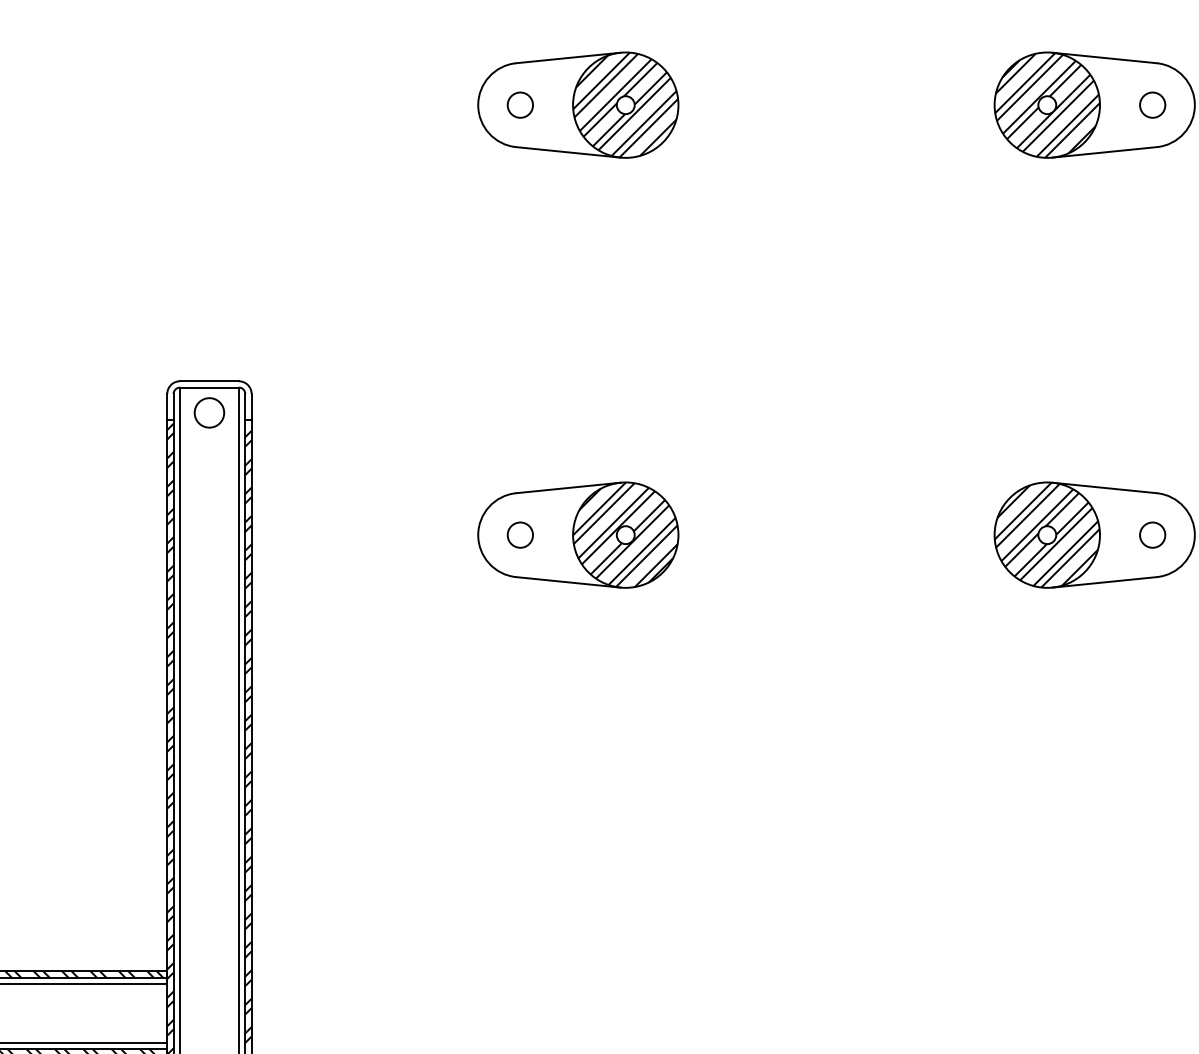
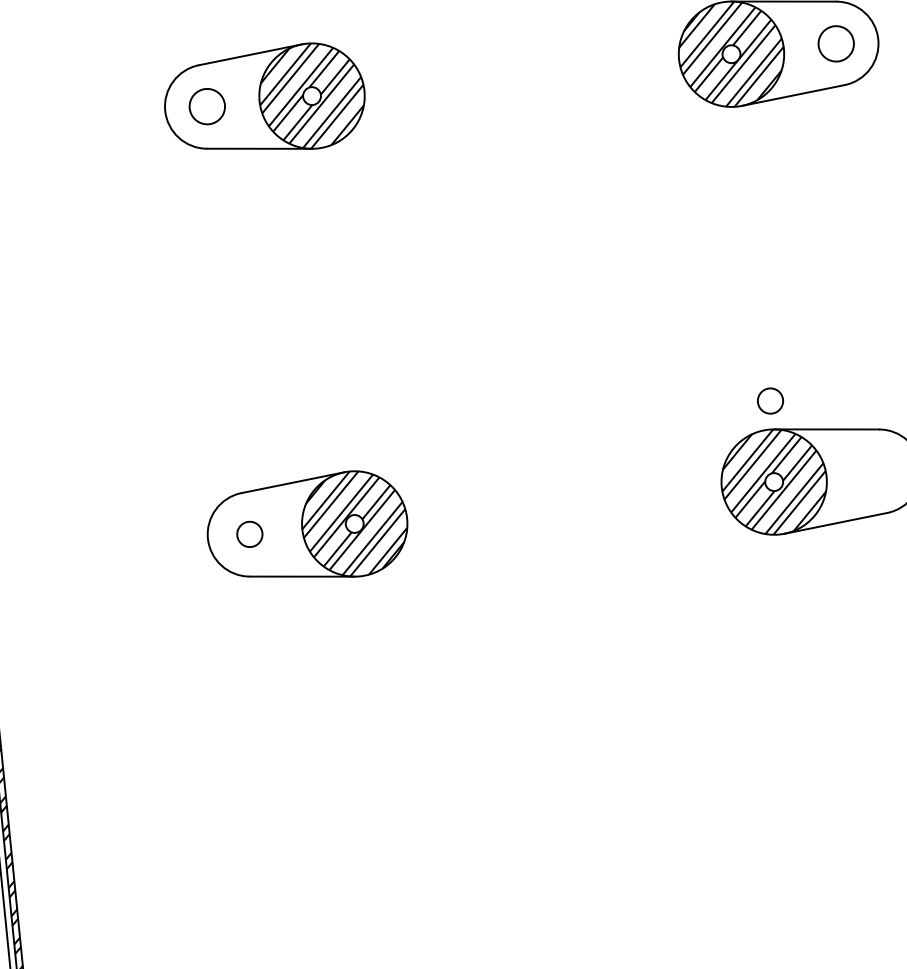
circle: (519, 104) -> (206, 105), size x1.4
circle: (1152, 104) -> (836, 43), size x1.4
circle: (1152, 534) -> (770, 400), moved

